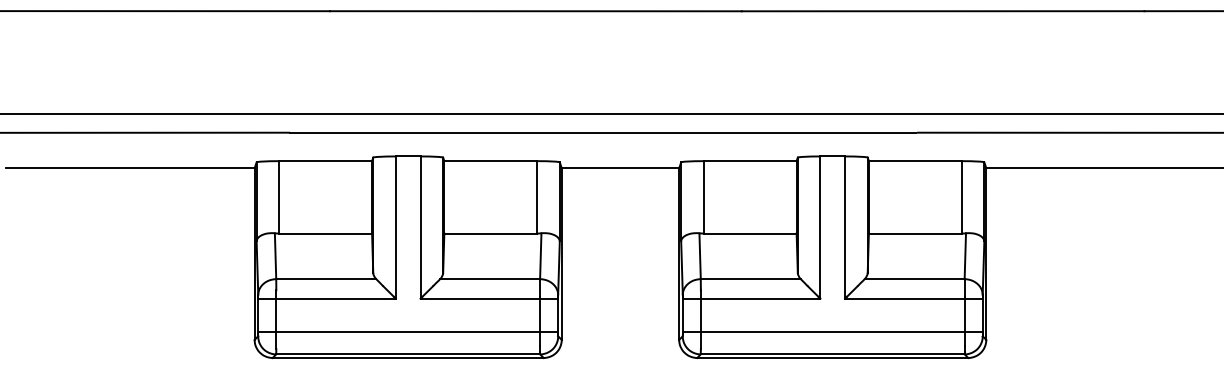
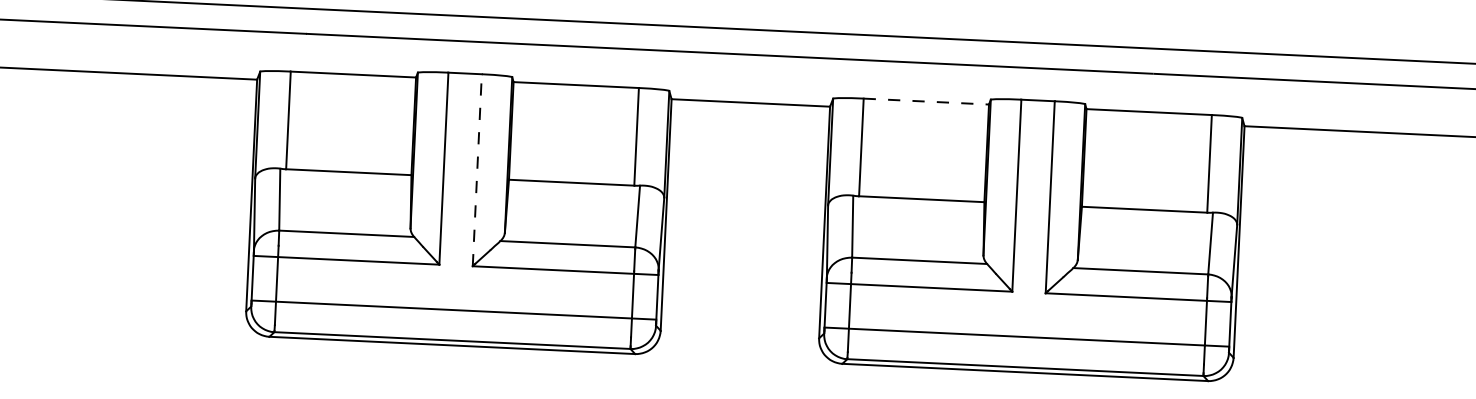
line: (750, 161) -> (926, 102), solid -> dashed
line: (420, 227) -> (477, 170), solid -> dashed

